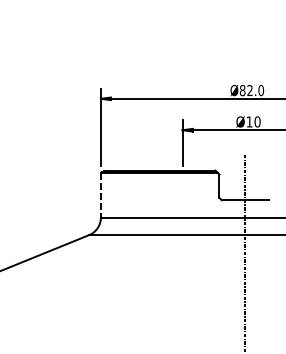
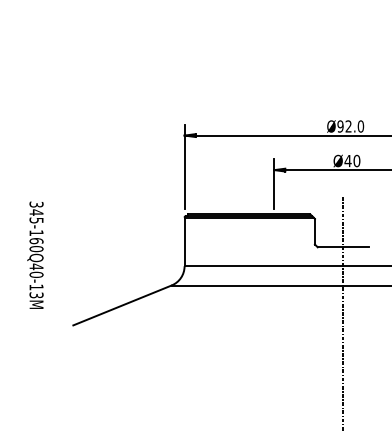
text: (242, 90) -> (340, 126), Ø82.0 -> Ø92.0
text: (249, 122) -> (347, 161), Ø10 -> Ø40
line: (100, 196) -> (184, 242), dashed -> solid

